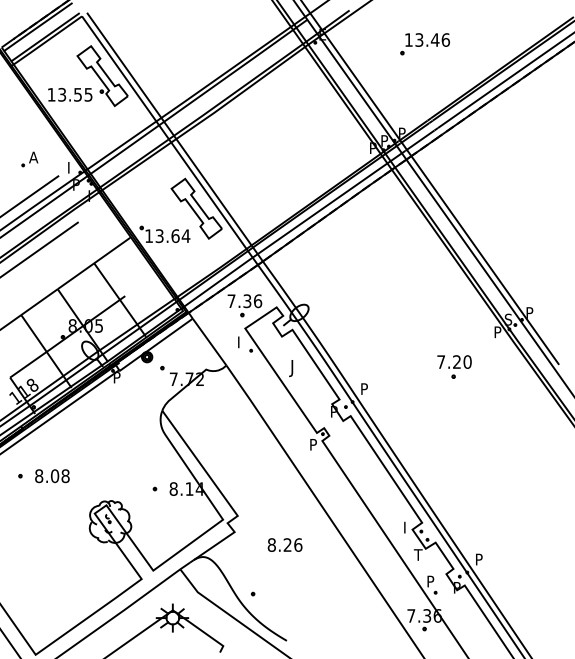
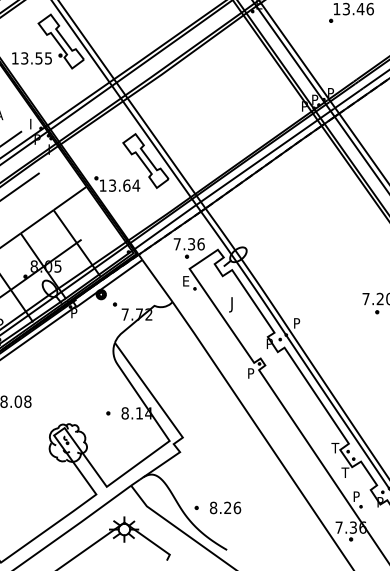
text: (241, 342) -> (186, 281), I -> E
text: (406, 527) -> (334, 448), I -> T
text: (284, 544) -> (224, 507), moved

